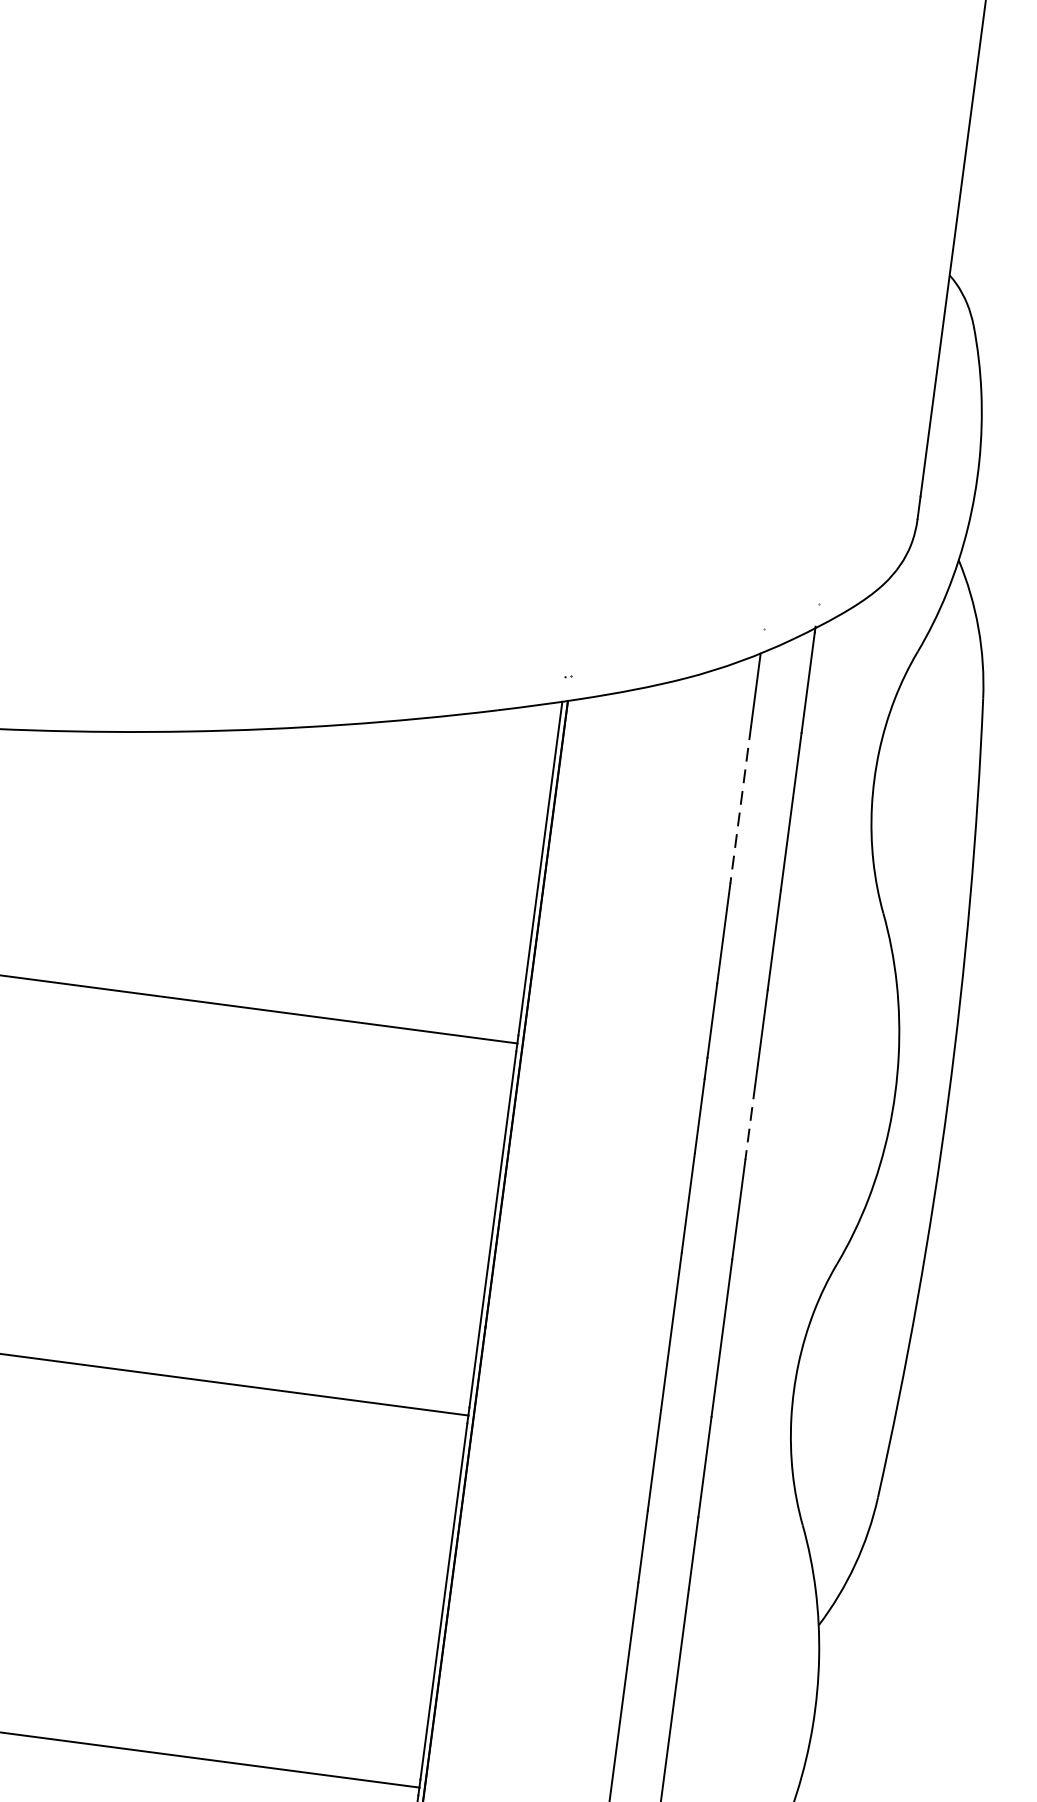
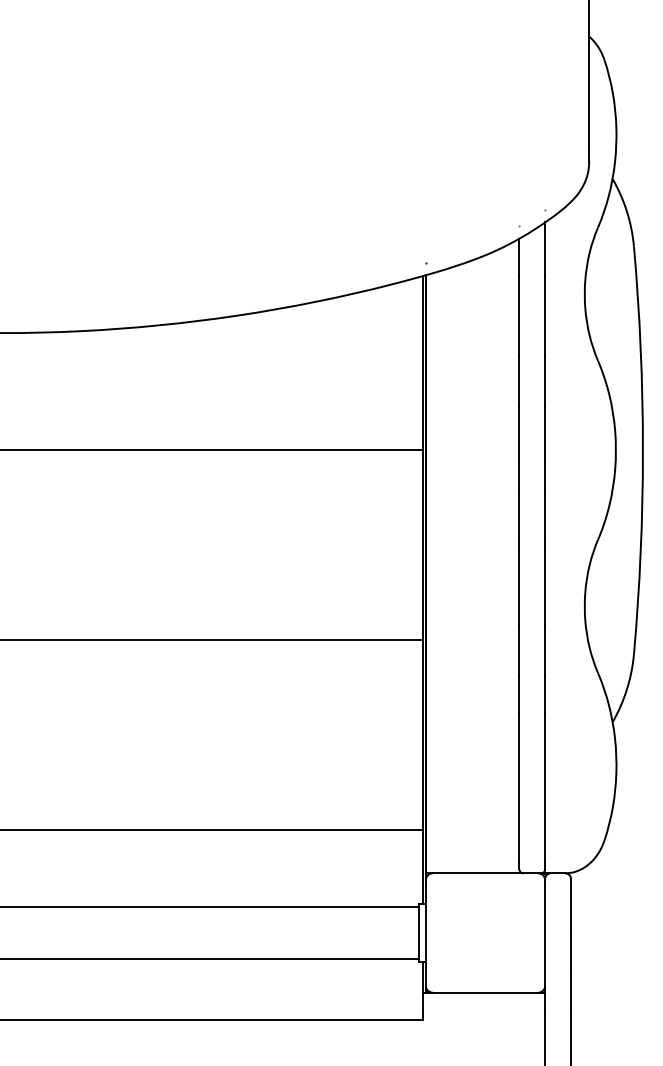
line: (740, 805) -> (519, 316), dashed -> solid
line: (750, 1122) -> (545, 474), dashed -> solid

